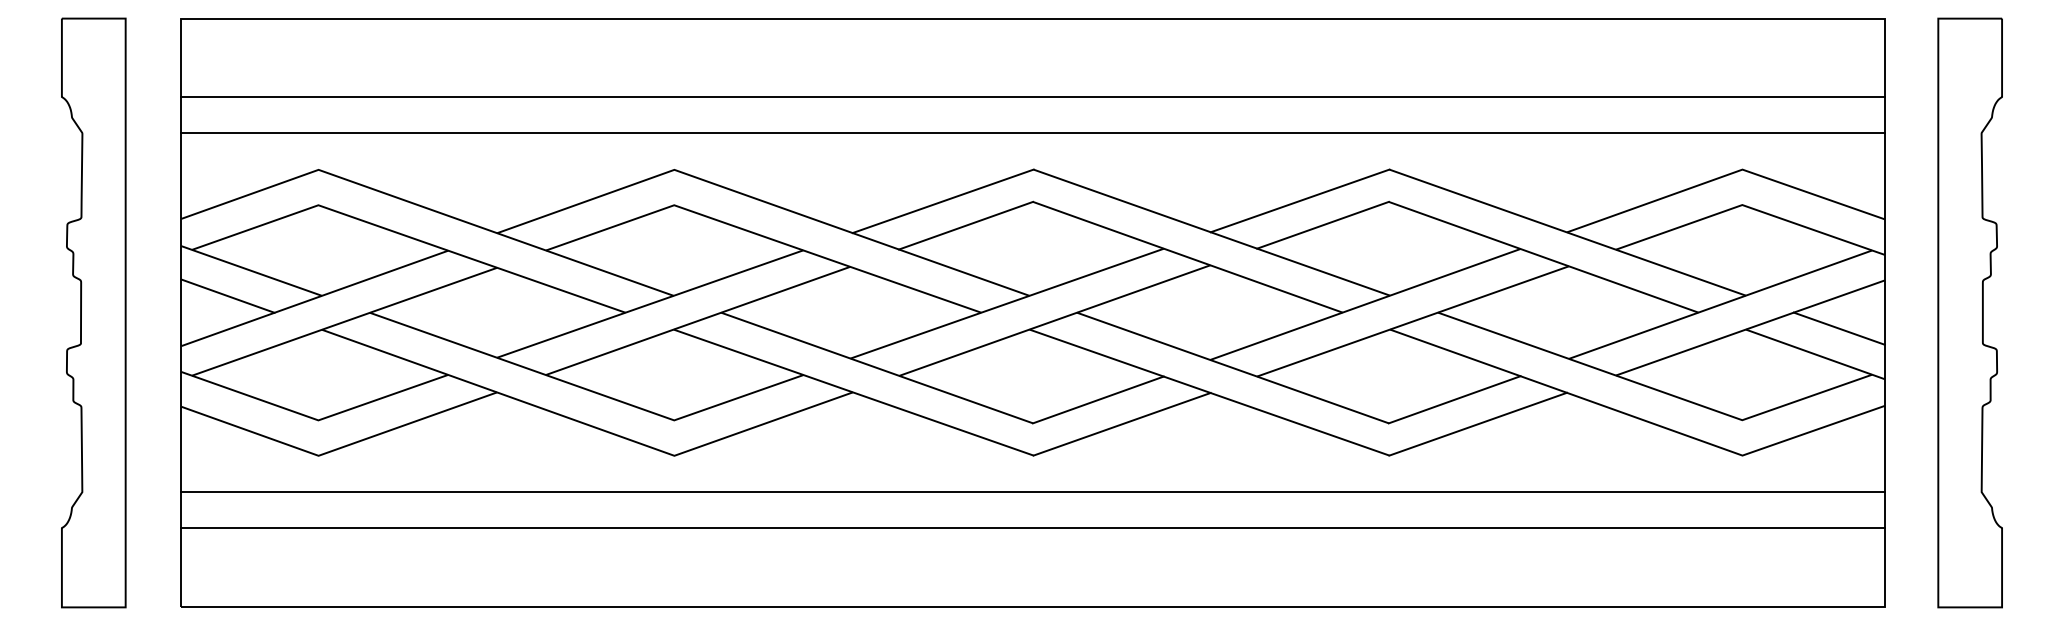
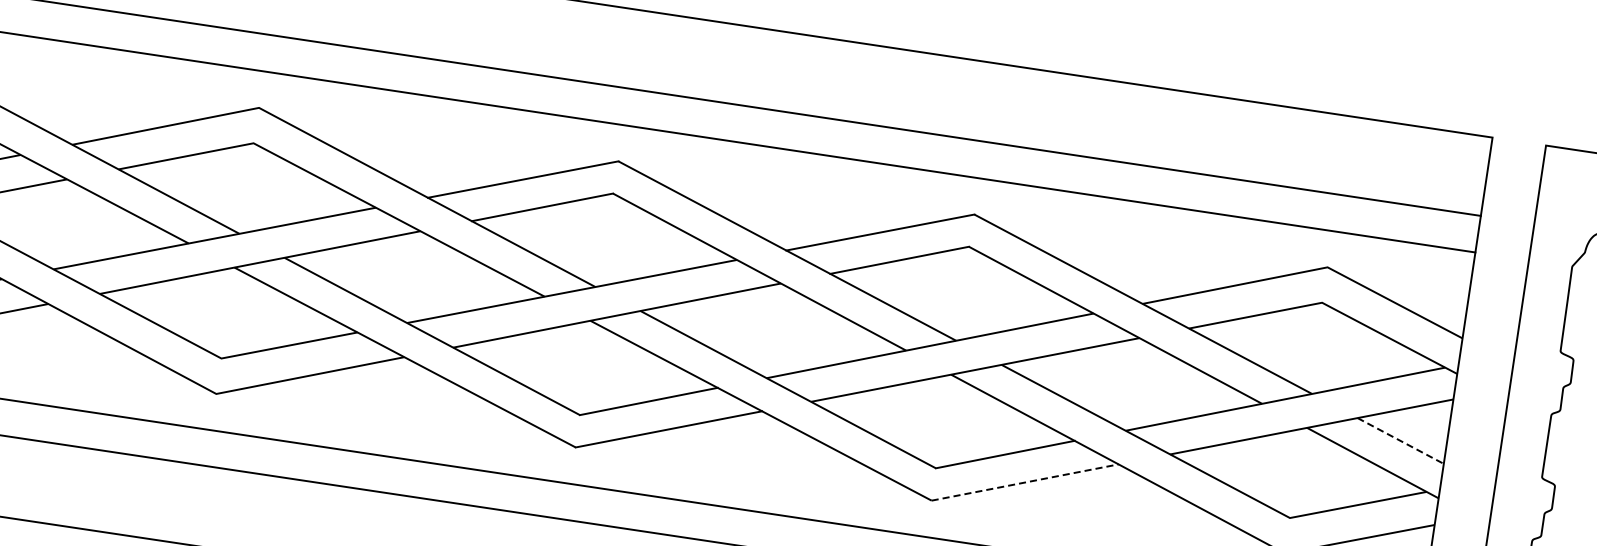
line: (1839, 328) -> (1400, 440), solid -> dashed
line: (1478, 424) -> (1025, 482), solid -> dashed

